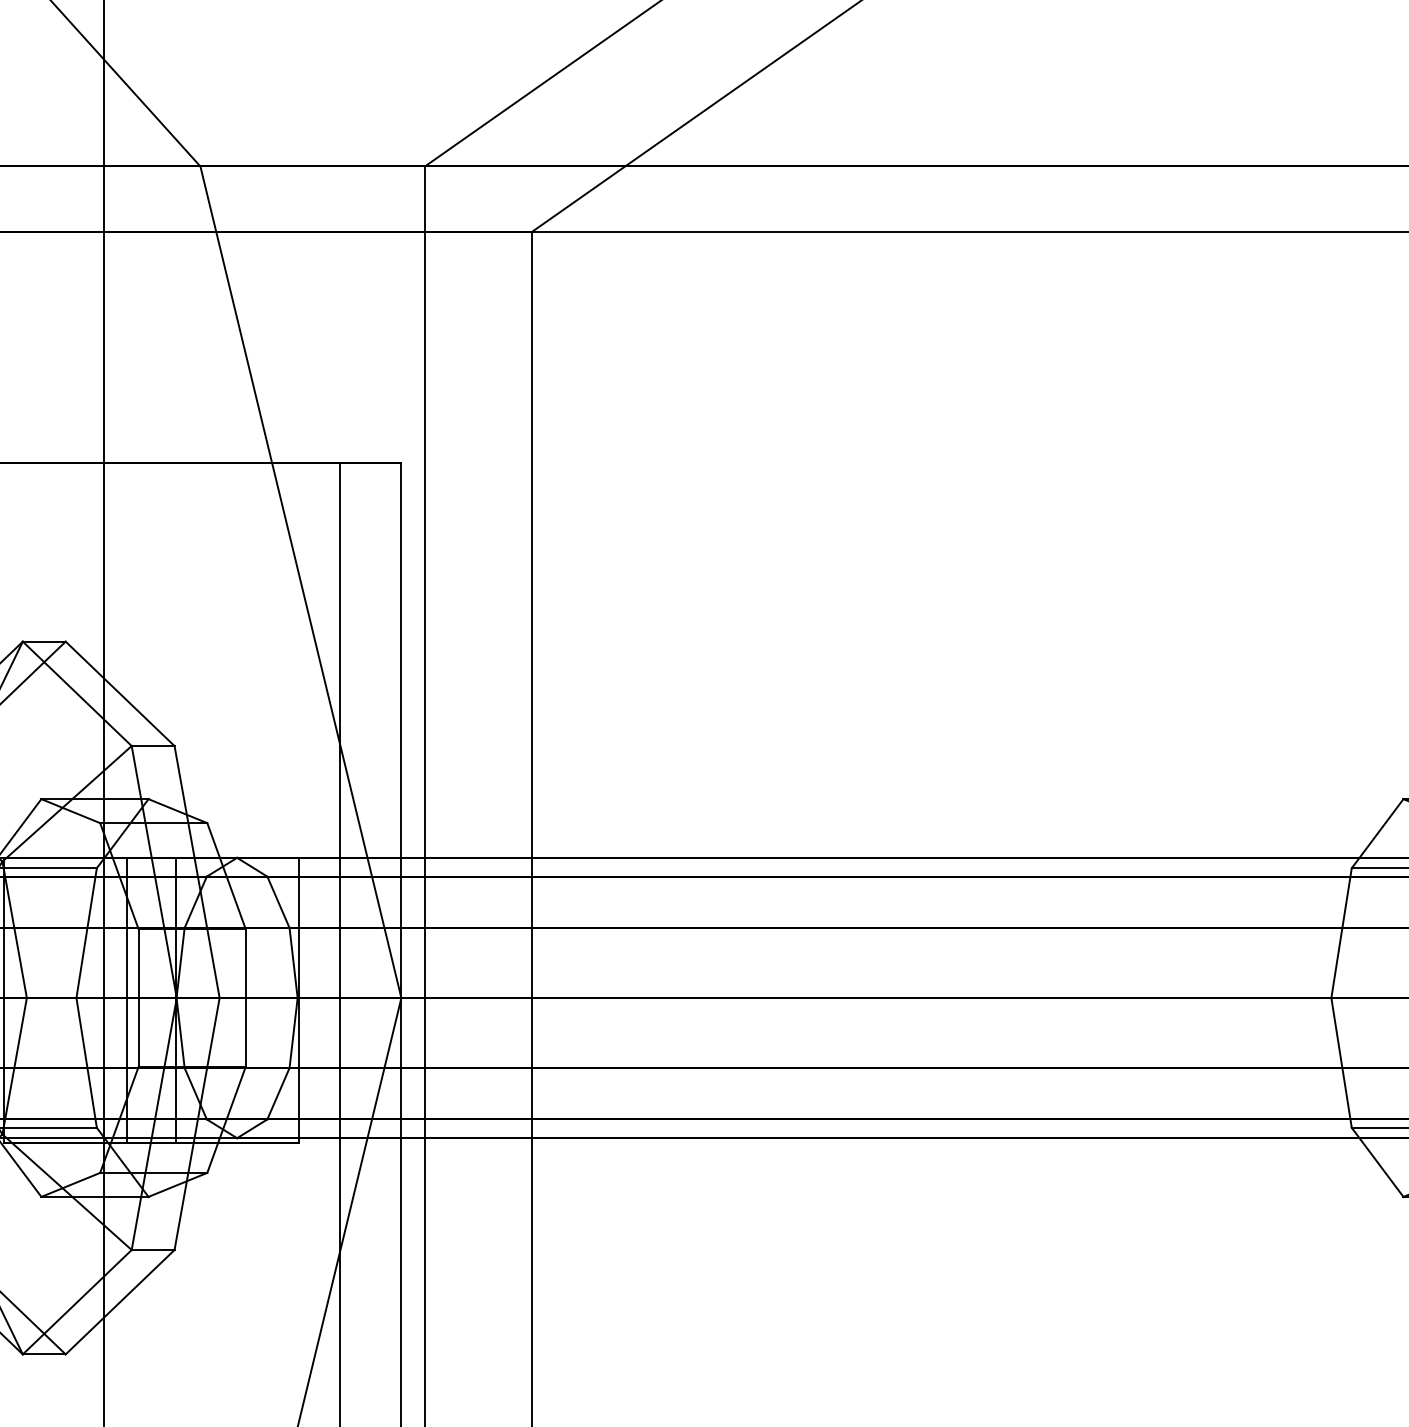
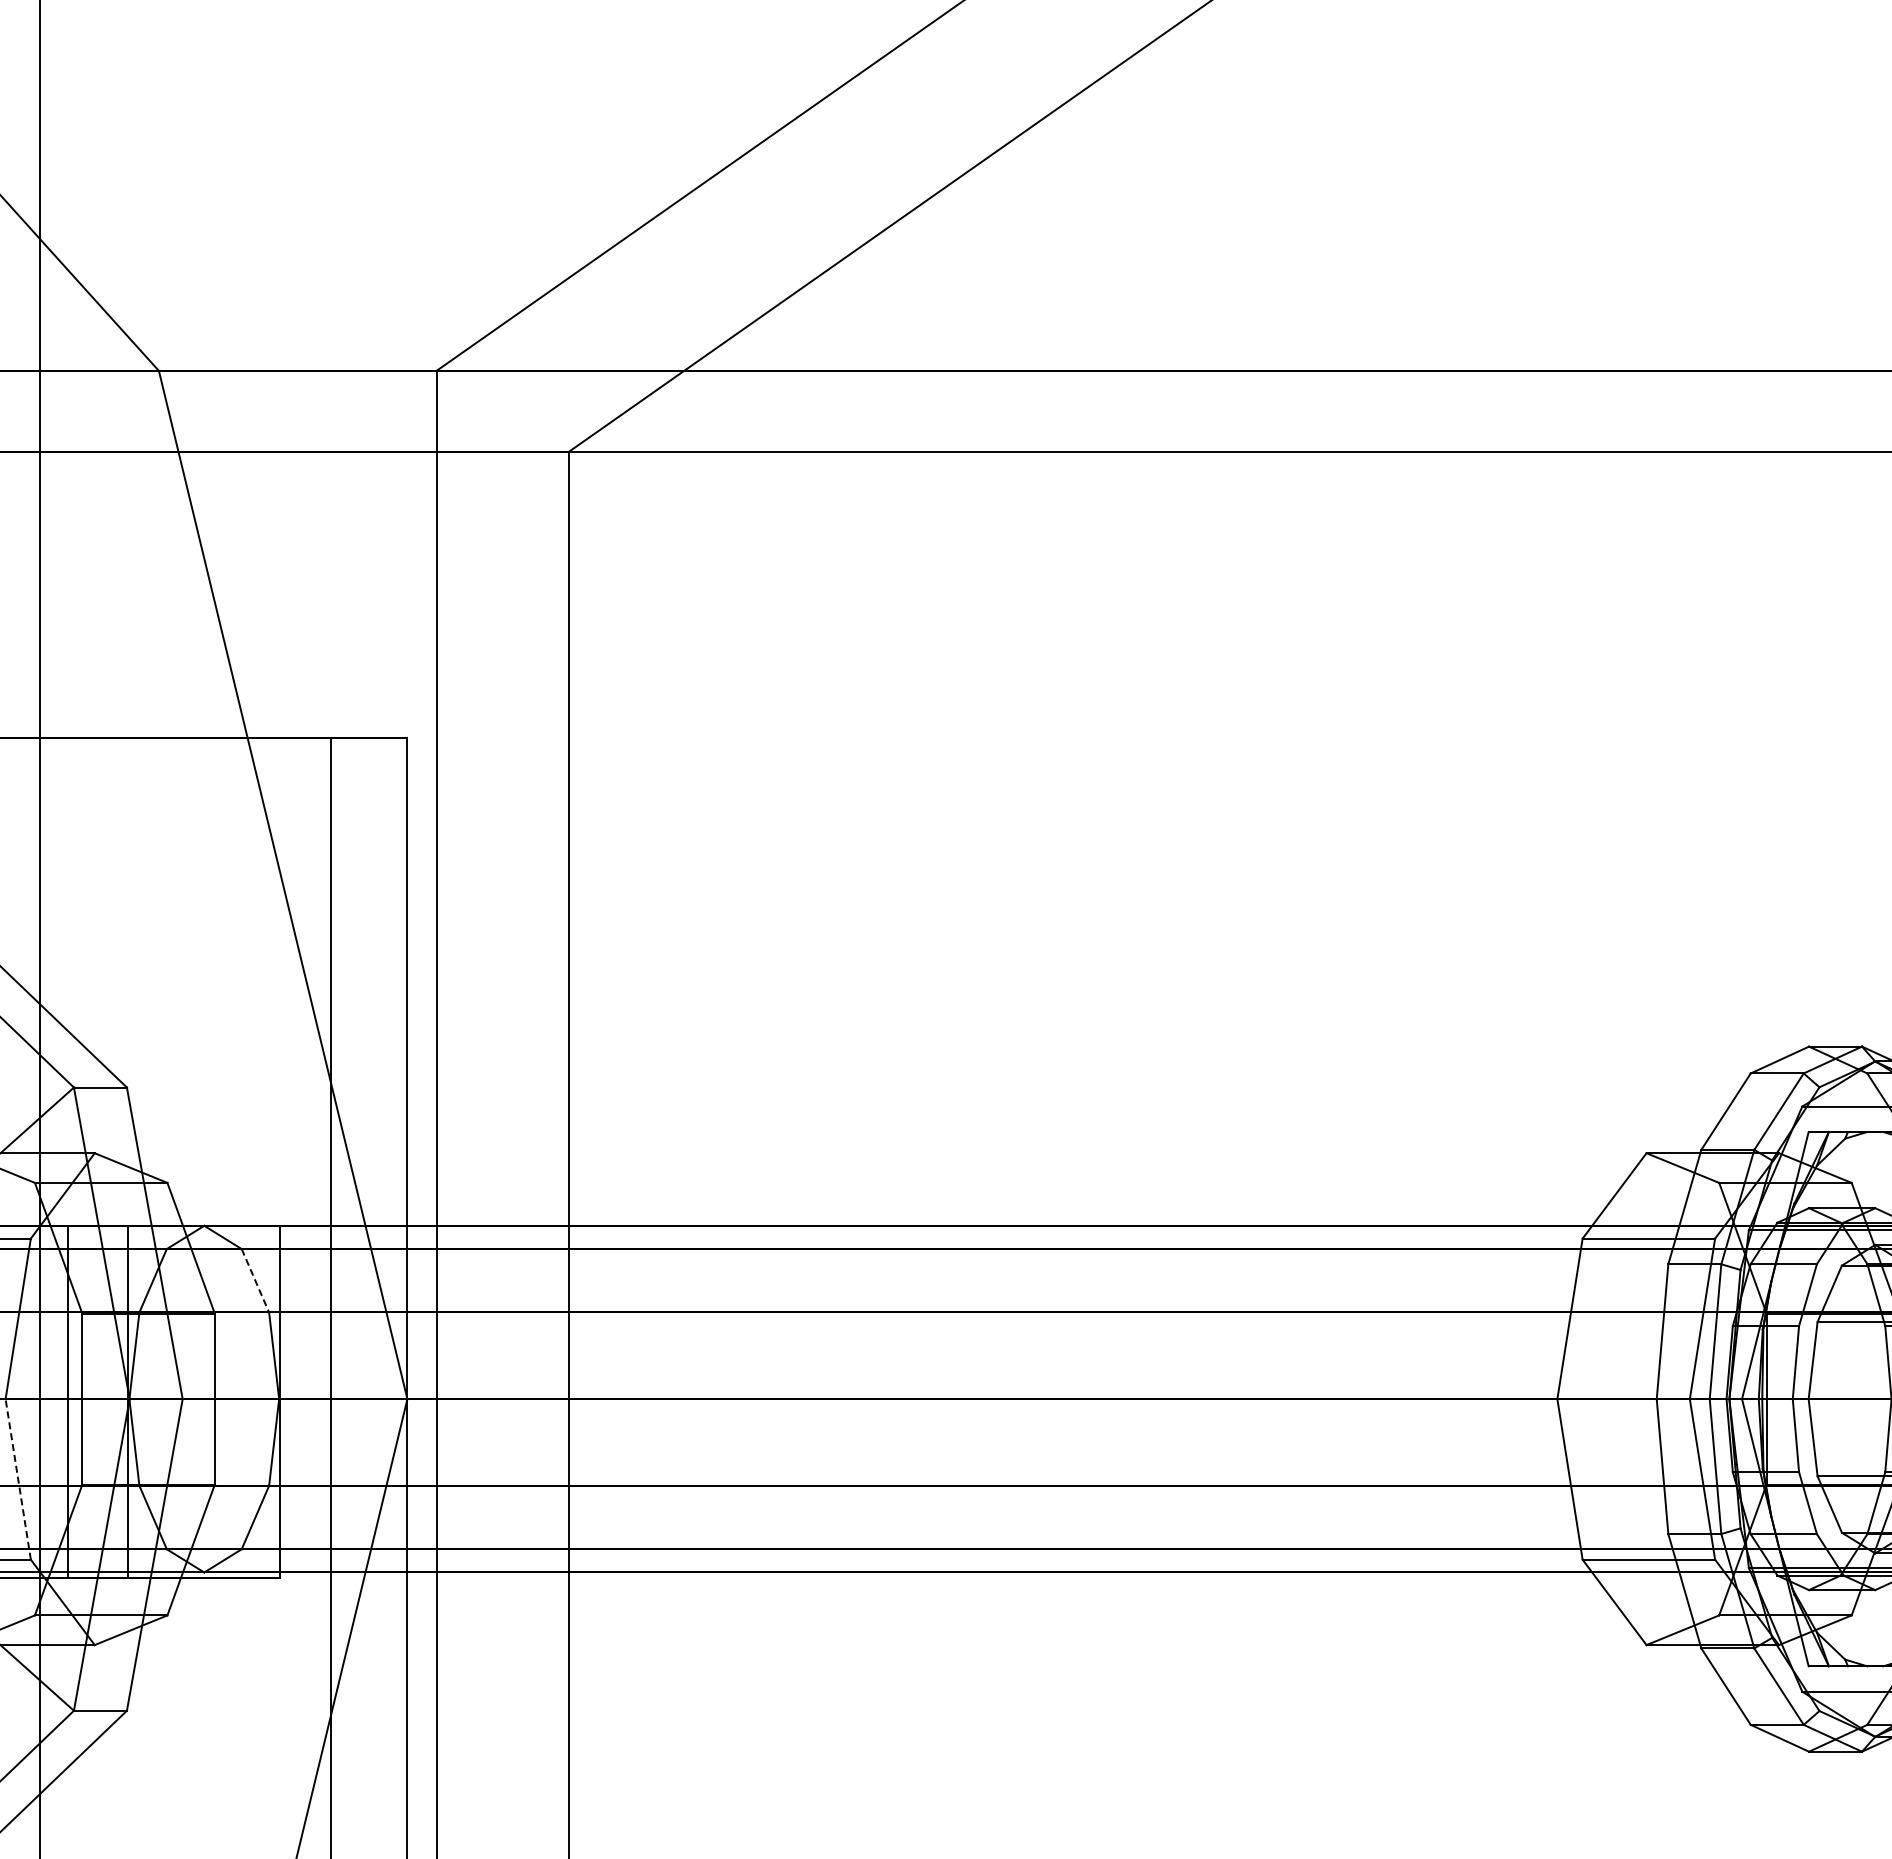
line: (278, 902) -> (255, 1280), solid -> dashed
line: (86, 1062) -> (18, 1478), solid -> dashed

